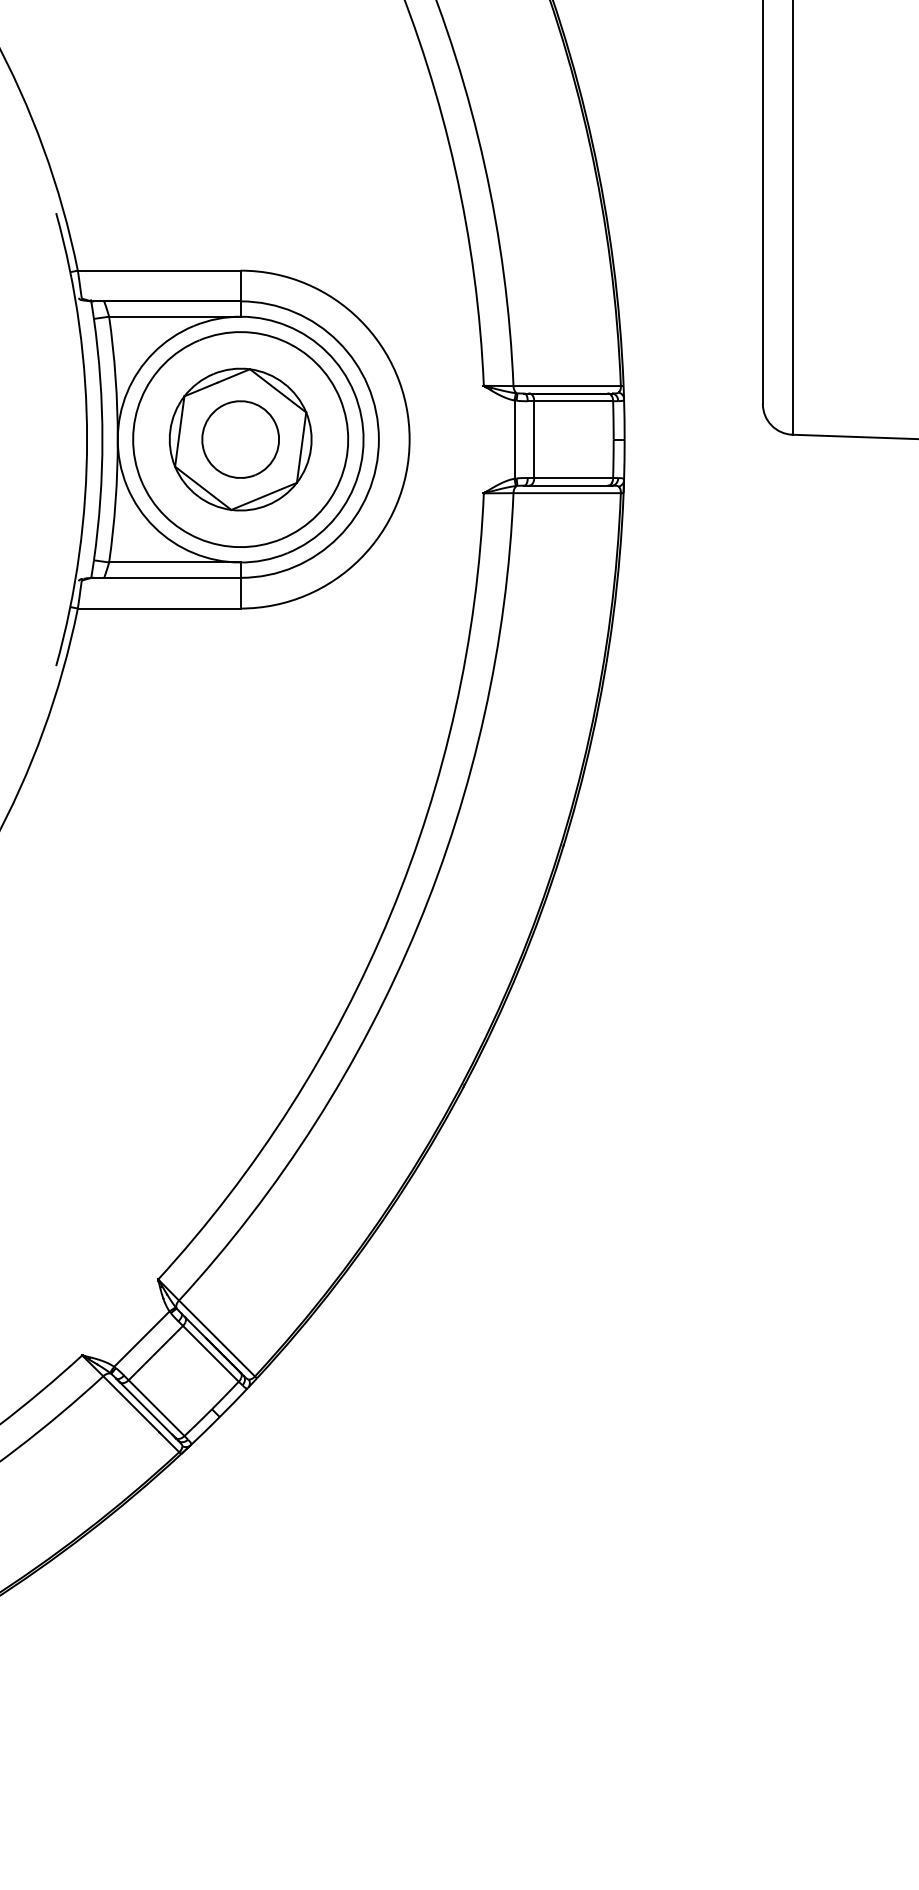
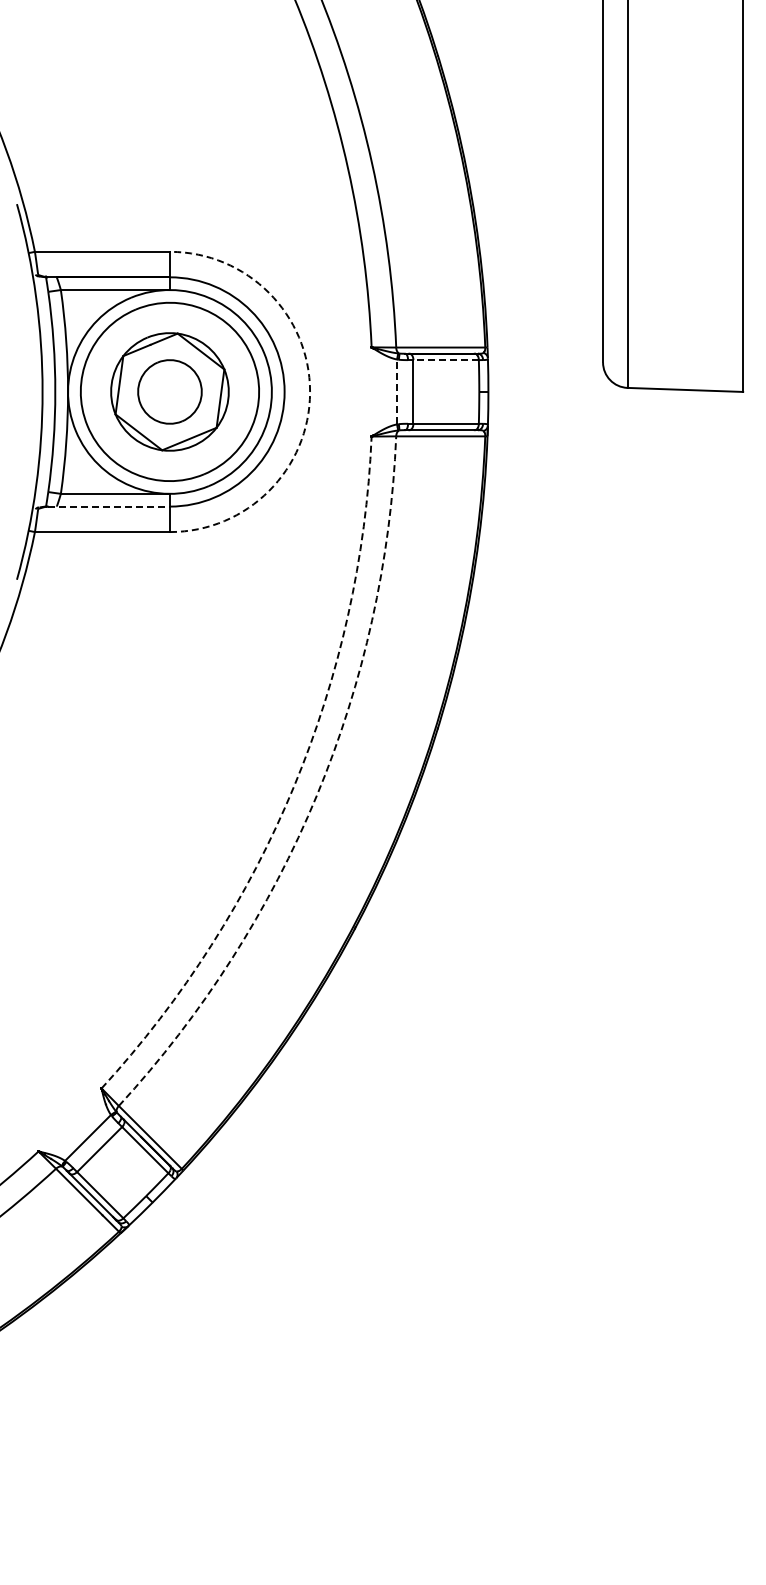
line: (574, 401) -> (446, 360), solid -> dashed
arc: (410, 439) -> (310, 391), solid -> dashed
line: (515, 439) -> (397, 391), solid -> dashed
line: (167, 577) -> (109, 506), solid -> dashed
arc: (390, 915) -> (294, 786), solid -> dashed
arc: (417, 926) -> (316, 795), solid -> dashed

